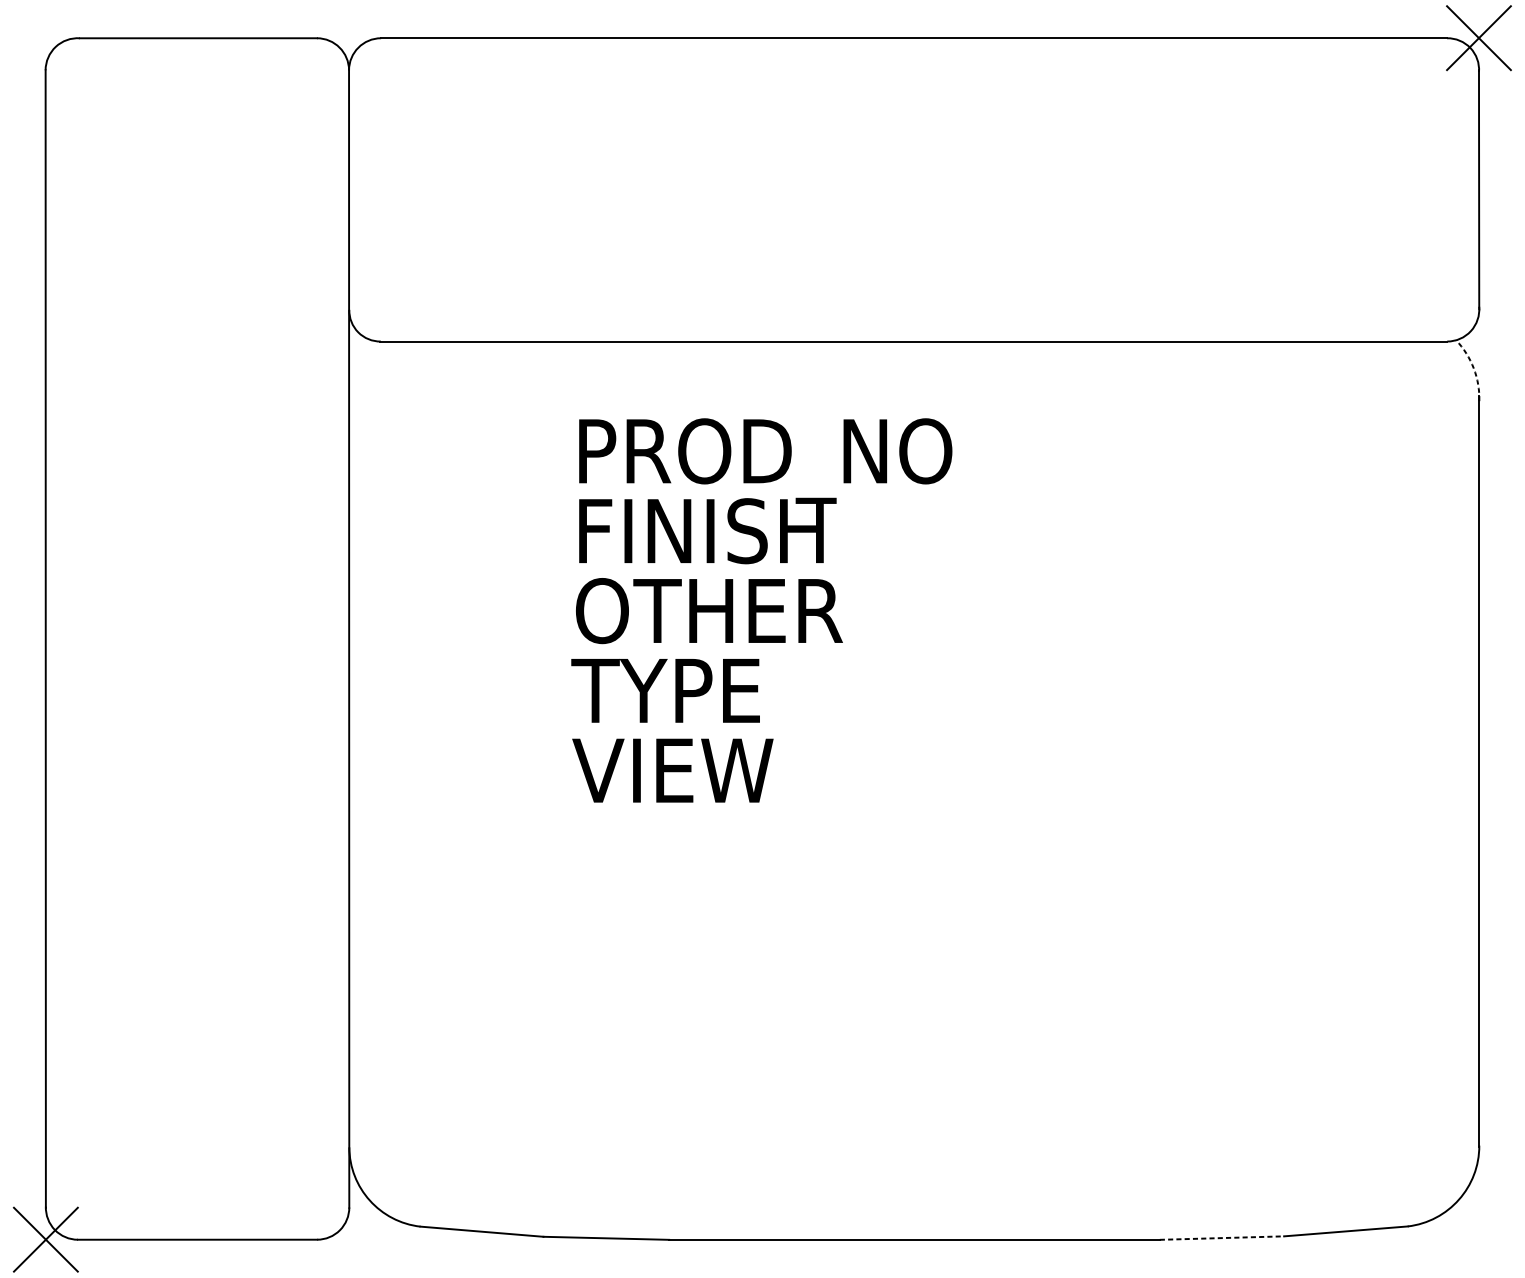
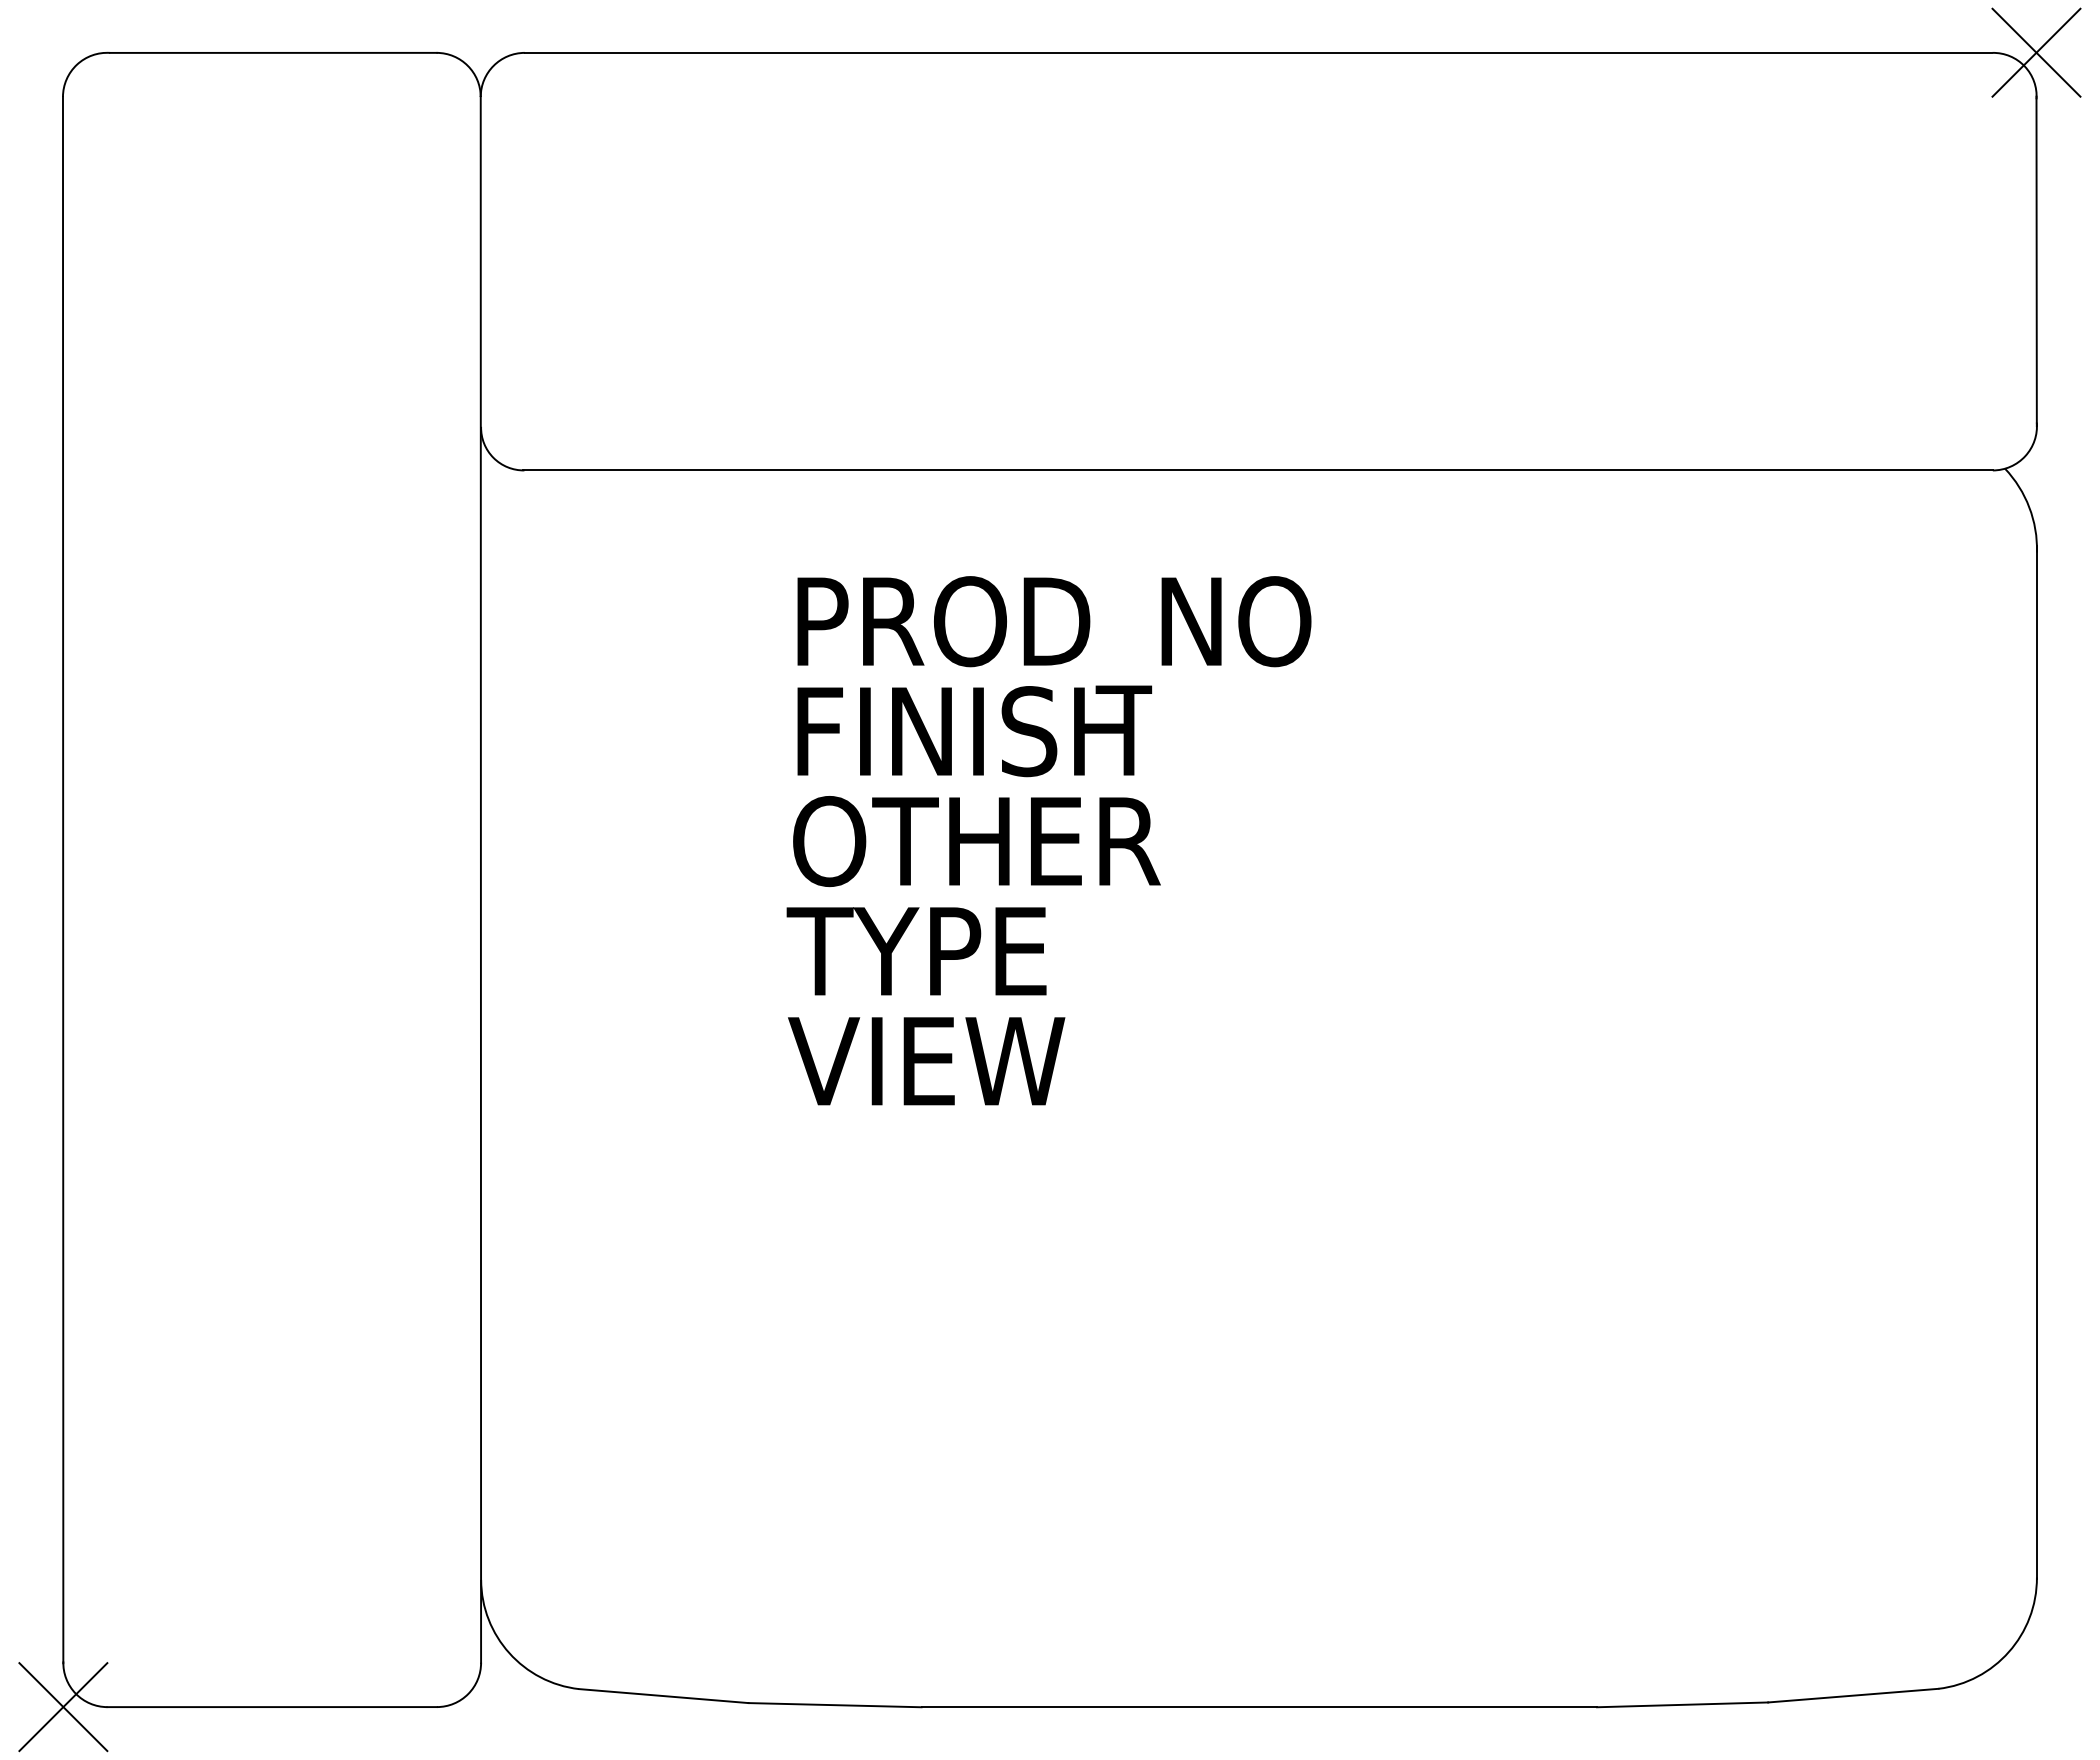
arc: (1473, 368) -> (2029, 507), dashed -> solid
line: (1221, 1237) -> (1682, 1704), dashed -> solid

